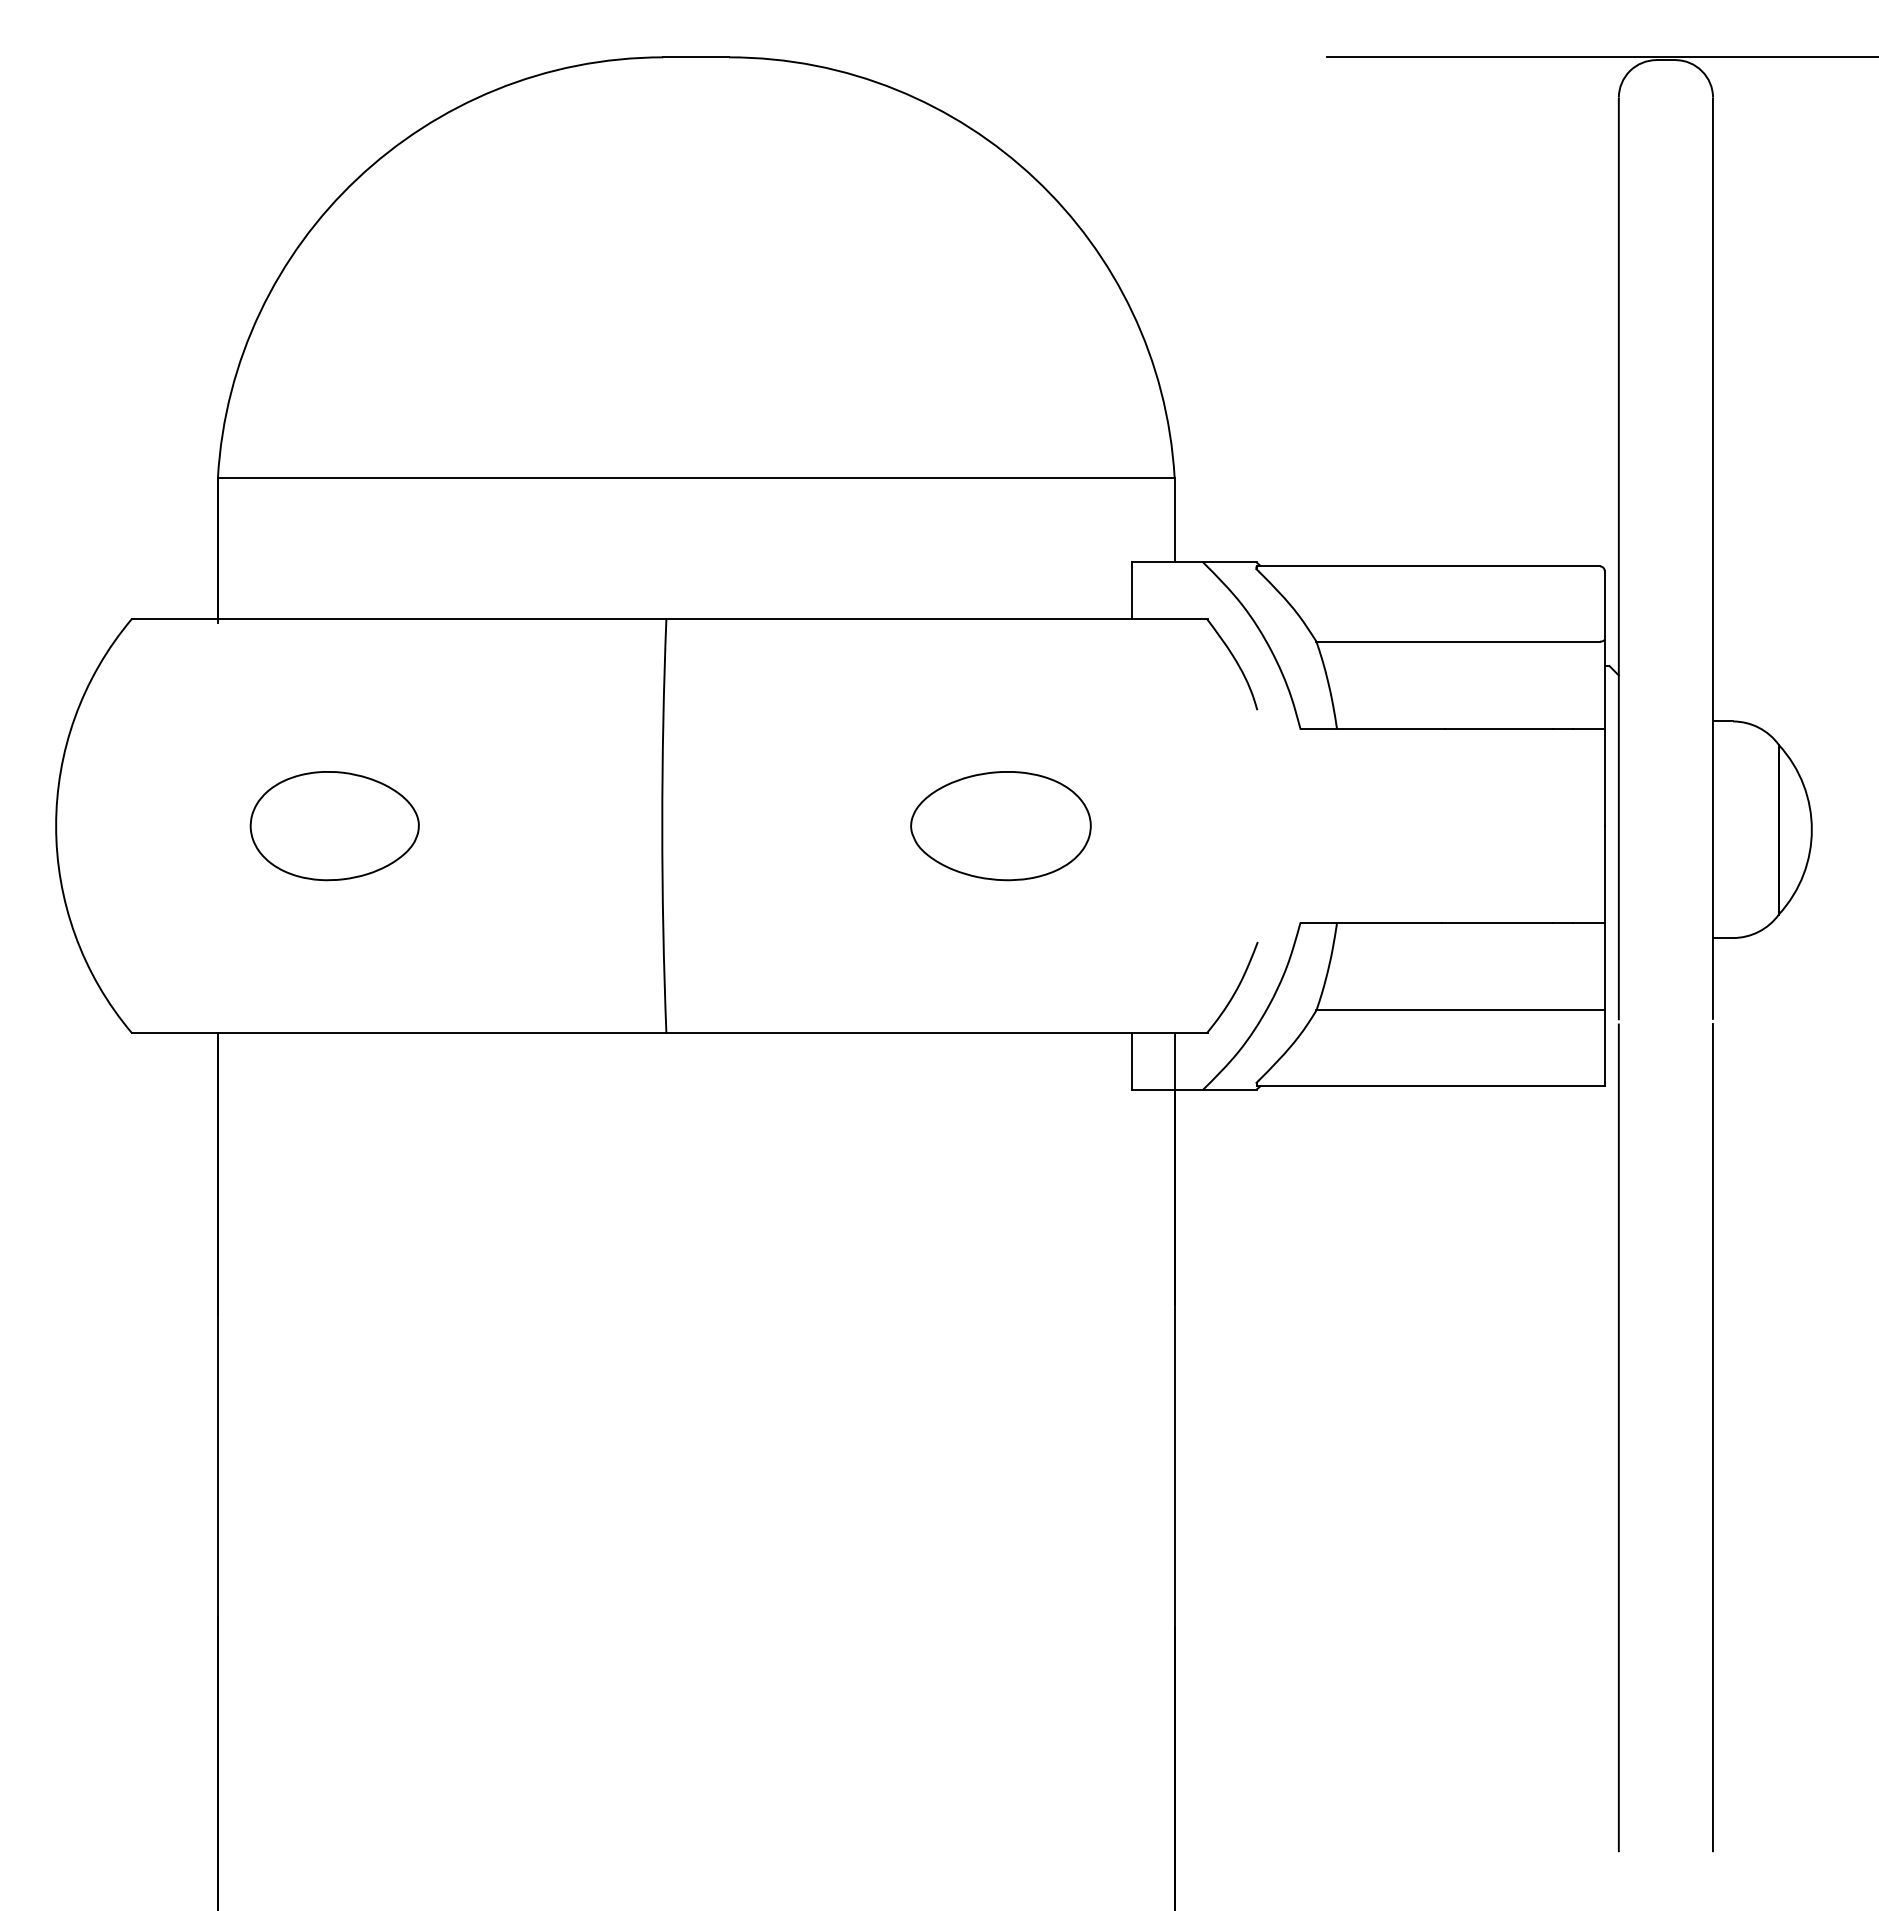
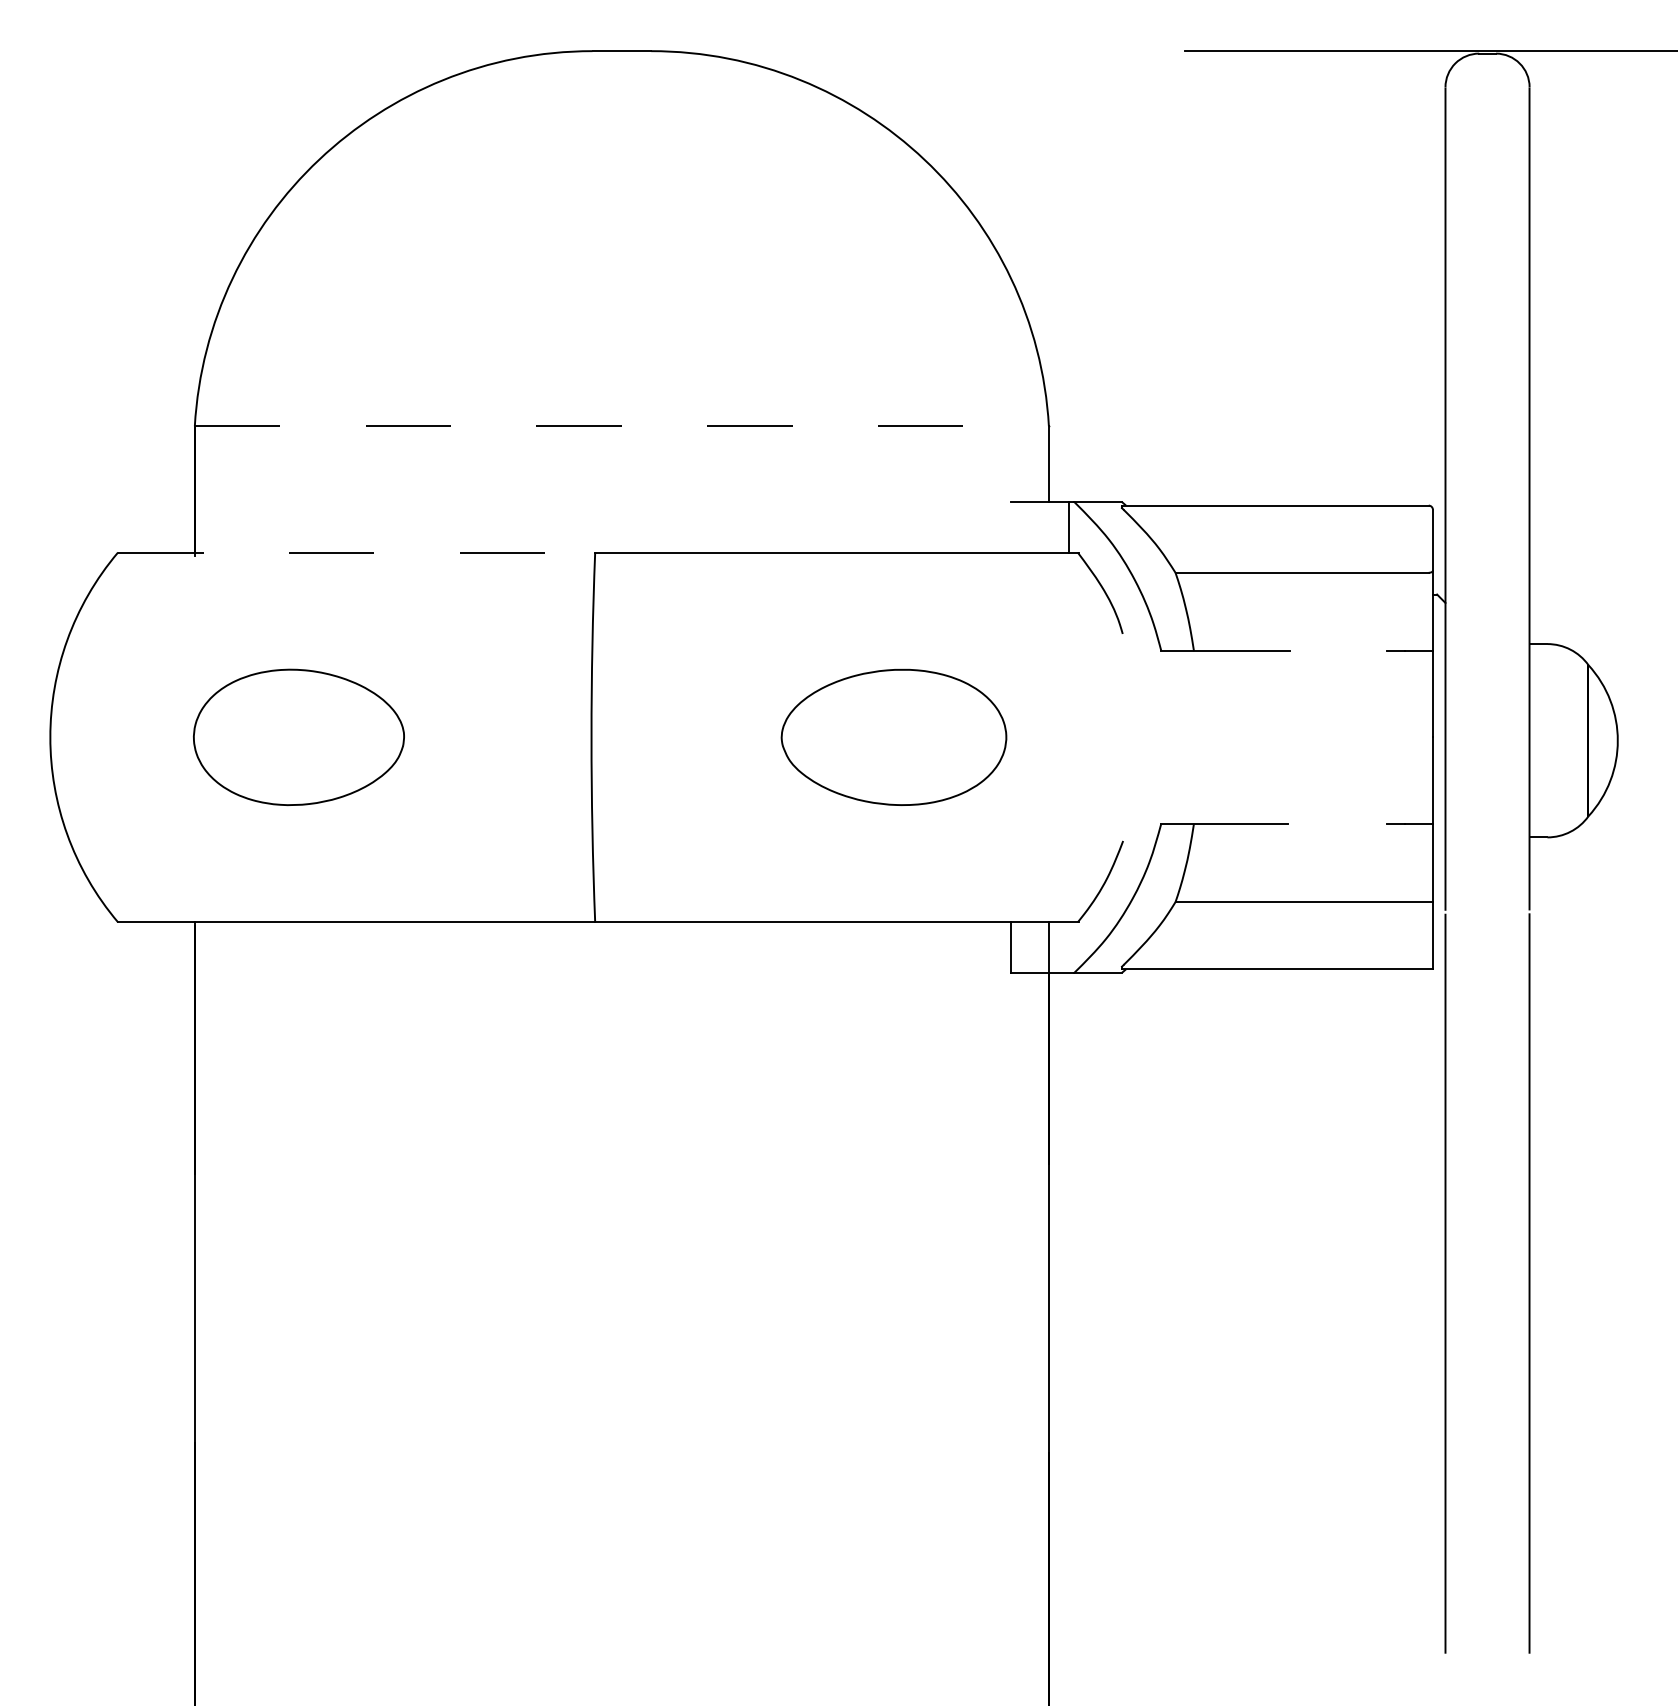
line: (695, 477) -> (621, 426), solid -> dashed
line: (1132, 590) -> (1069, 527), moved
line: (399, 618) -> (356, 552), solid -> dashed
line: (1498, 729) -> (1338, 651), removed
part: (335, 826) -> (299, 737), size x1.4
part: (1000, 826) -> (893, 737), size x1.4
line: (1496, 922) -> (1336, 823), removed

